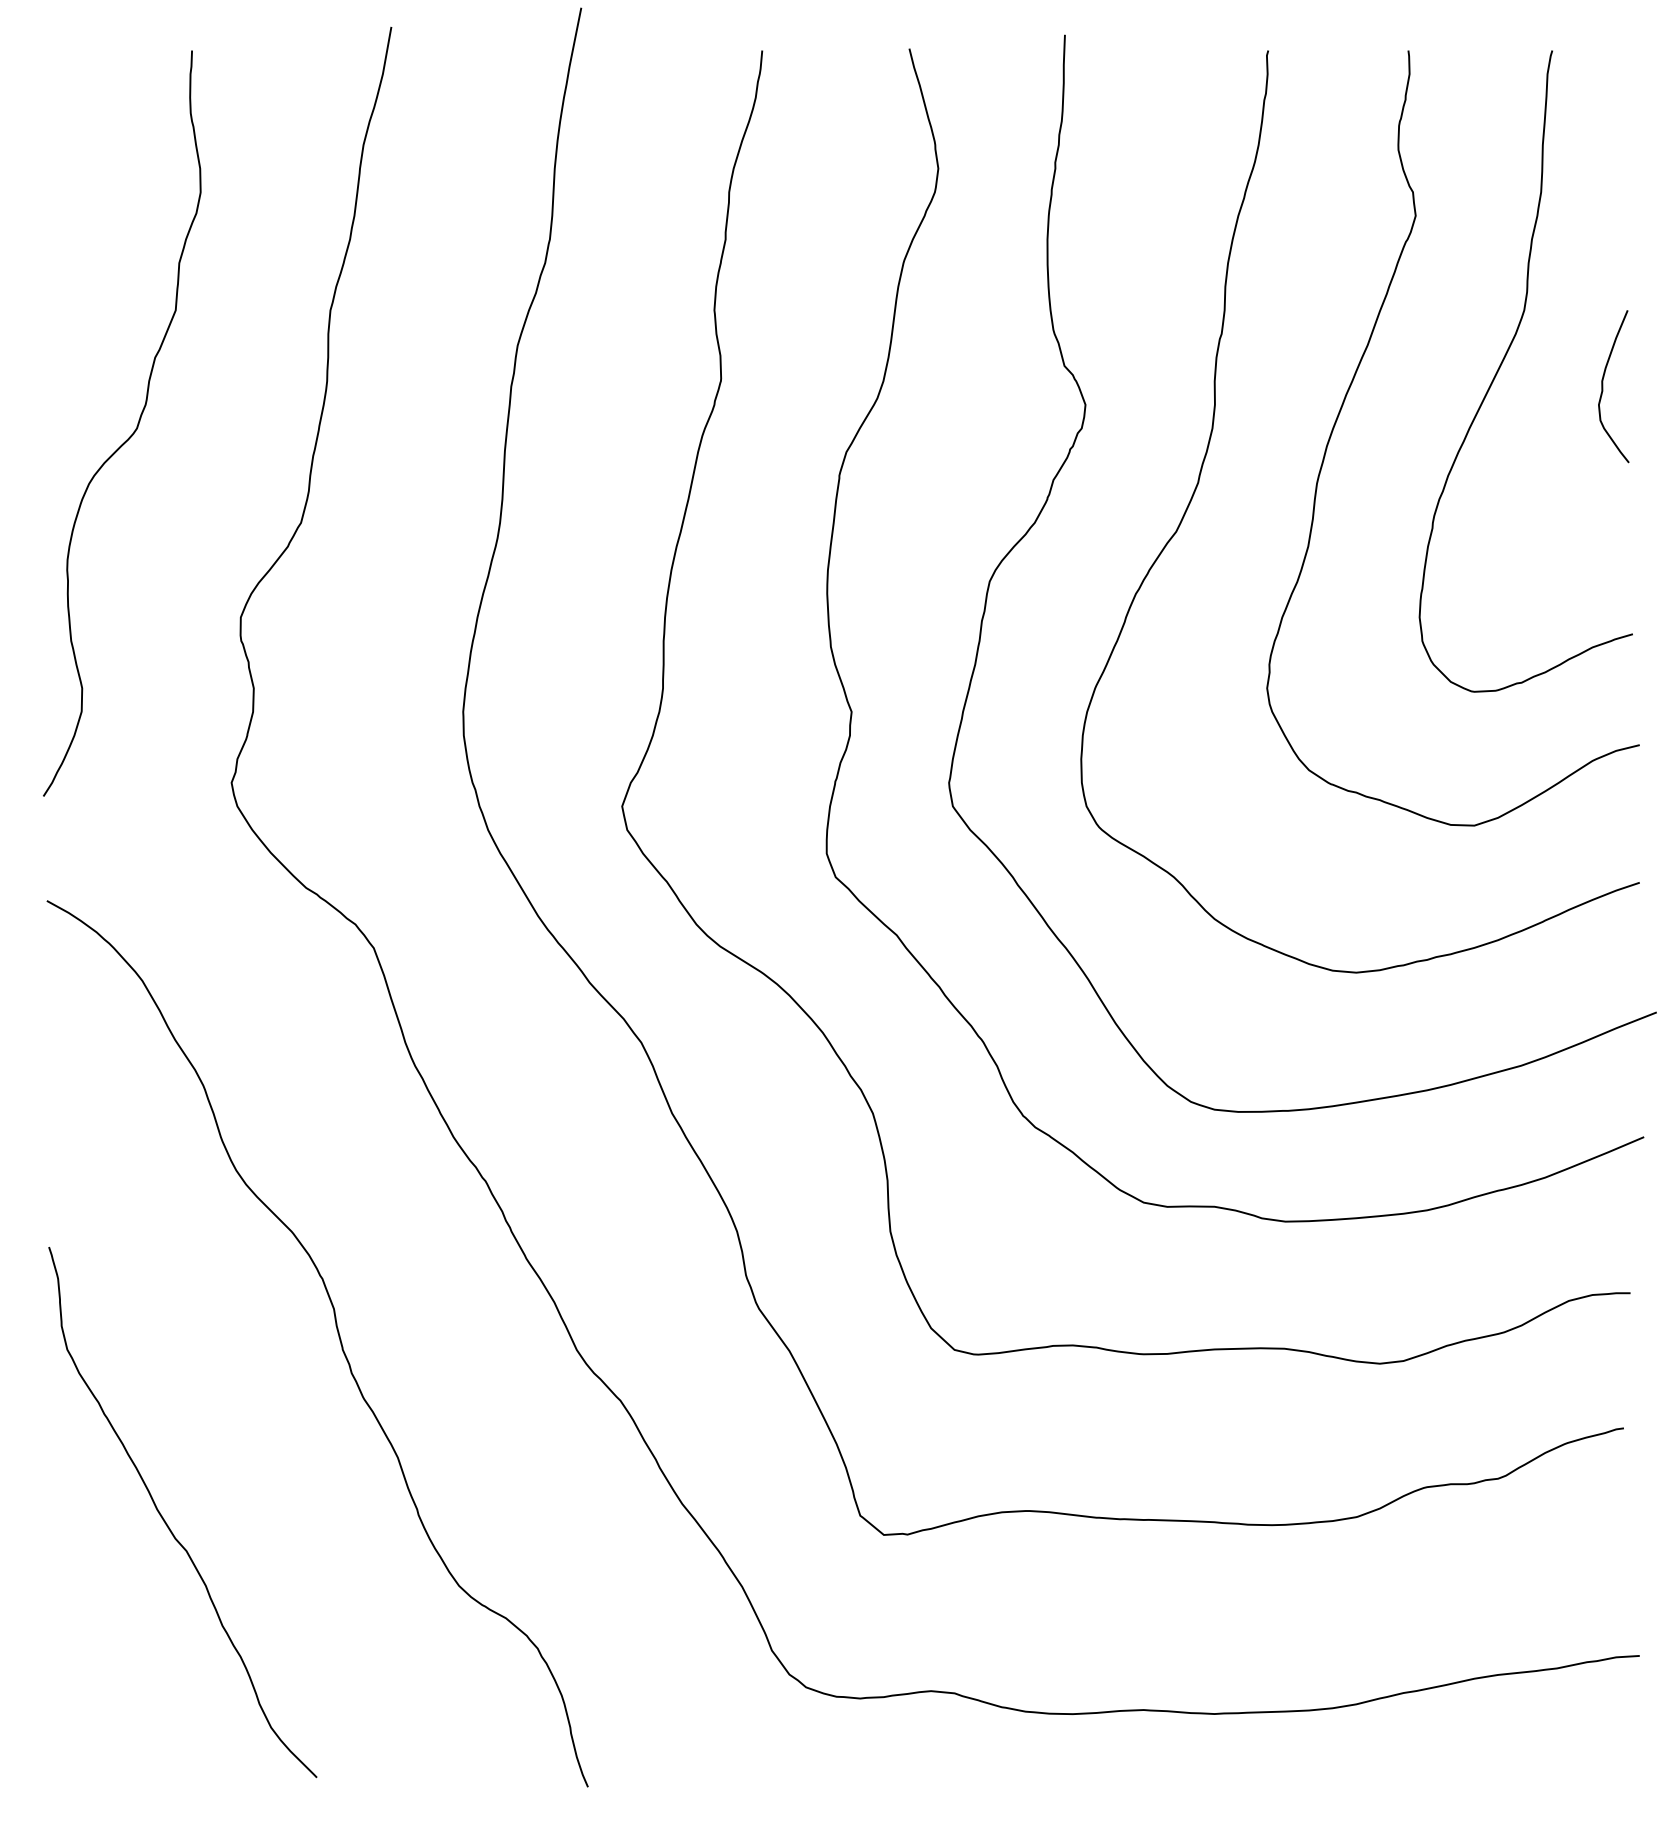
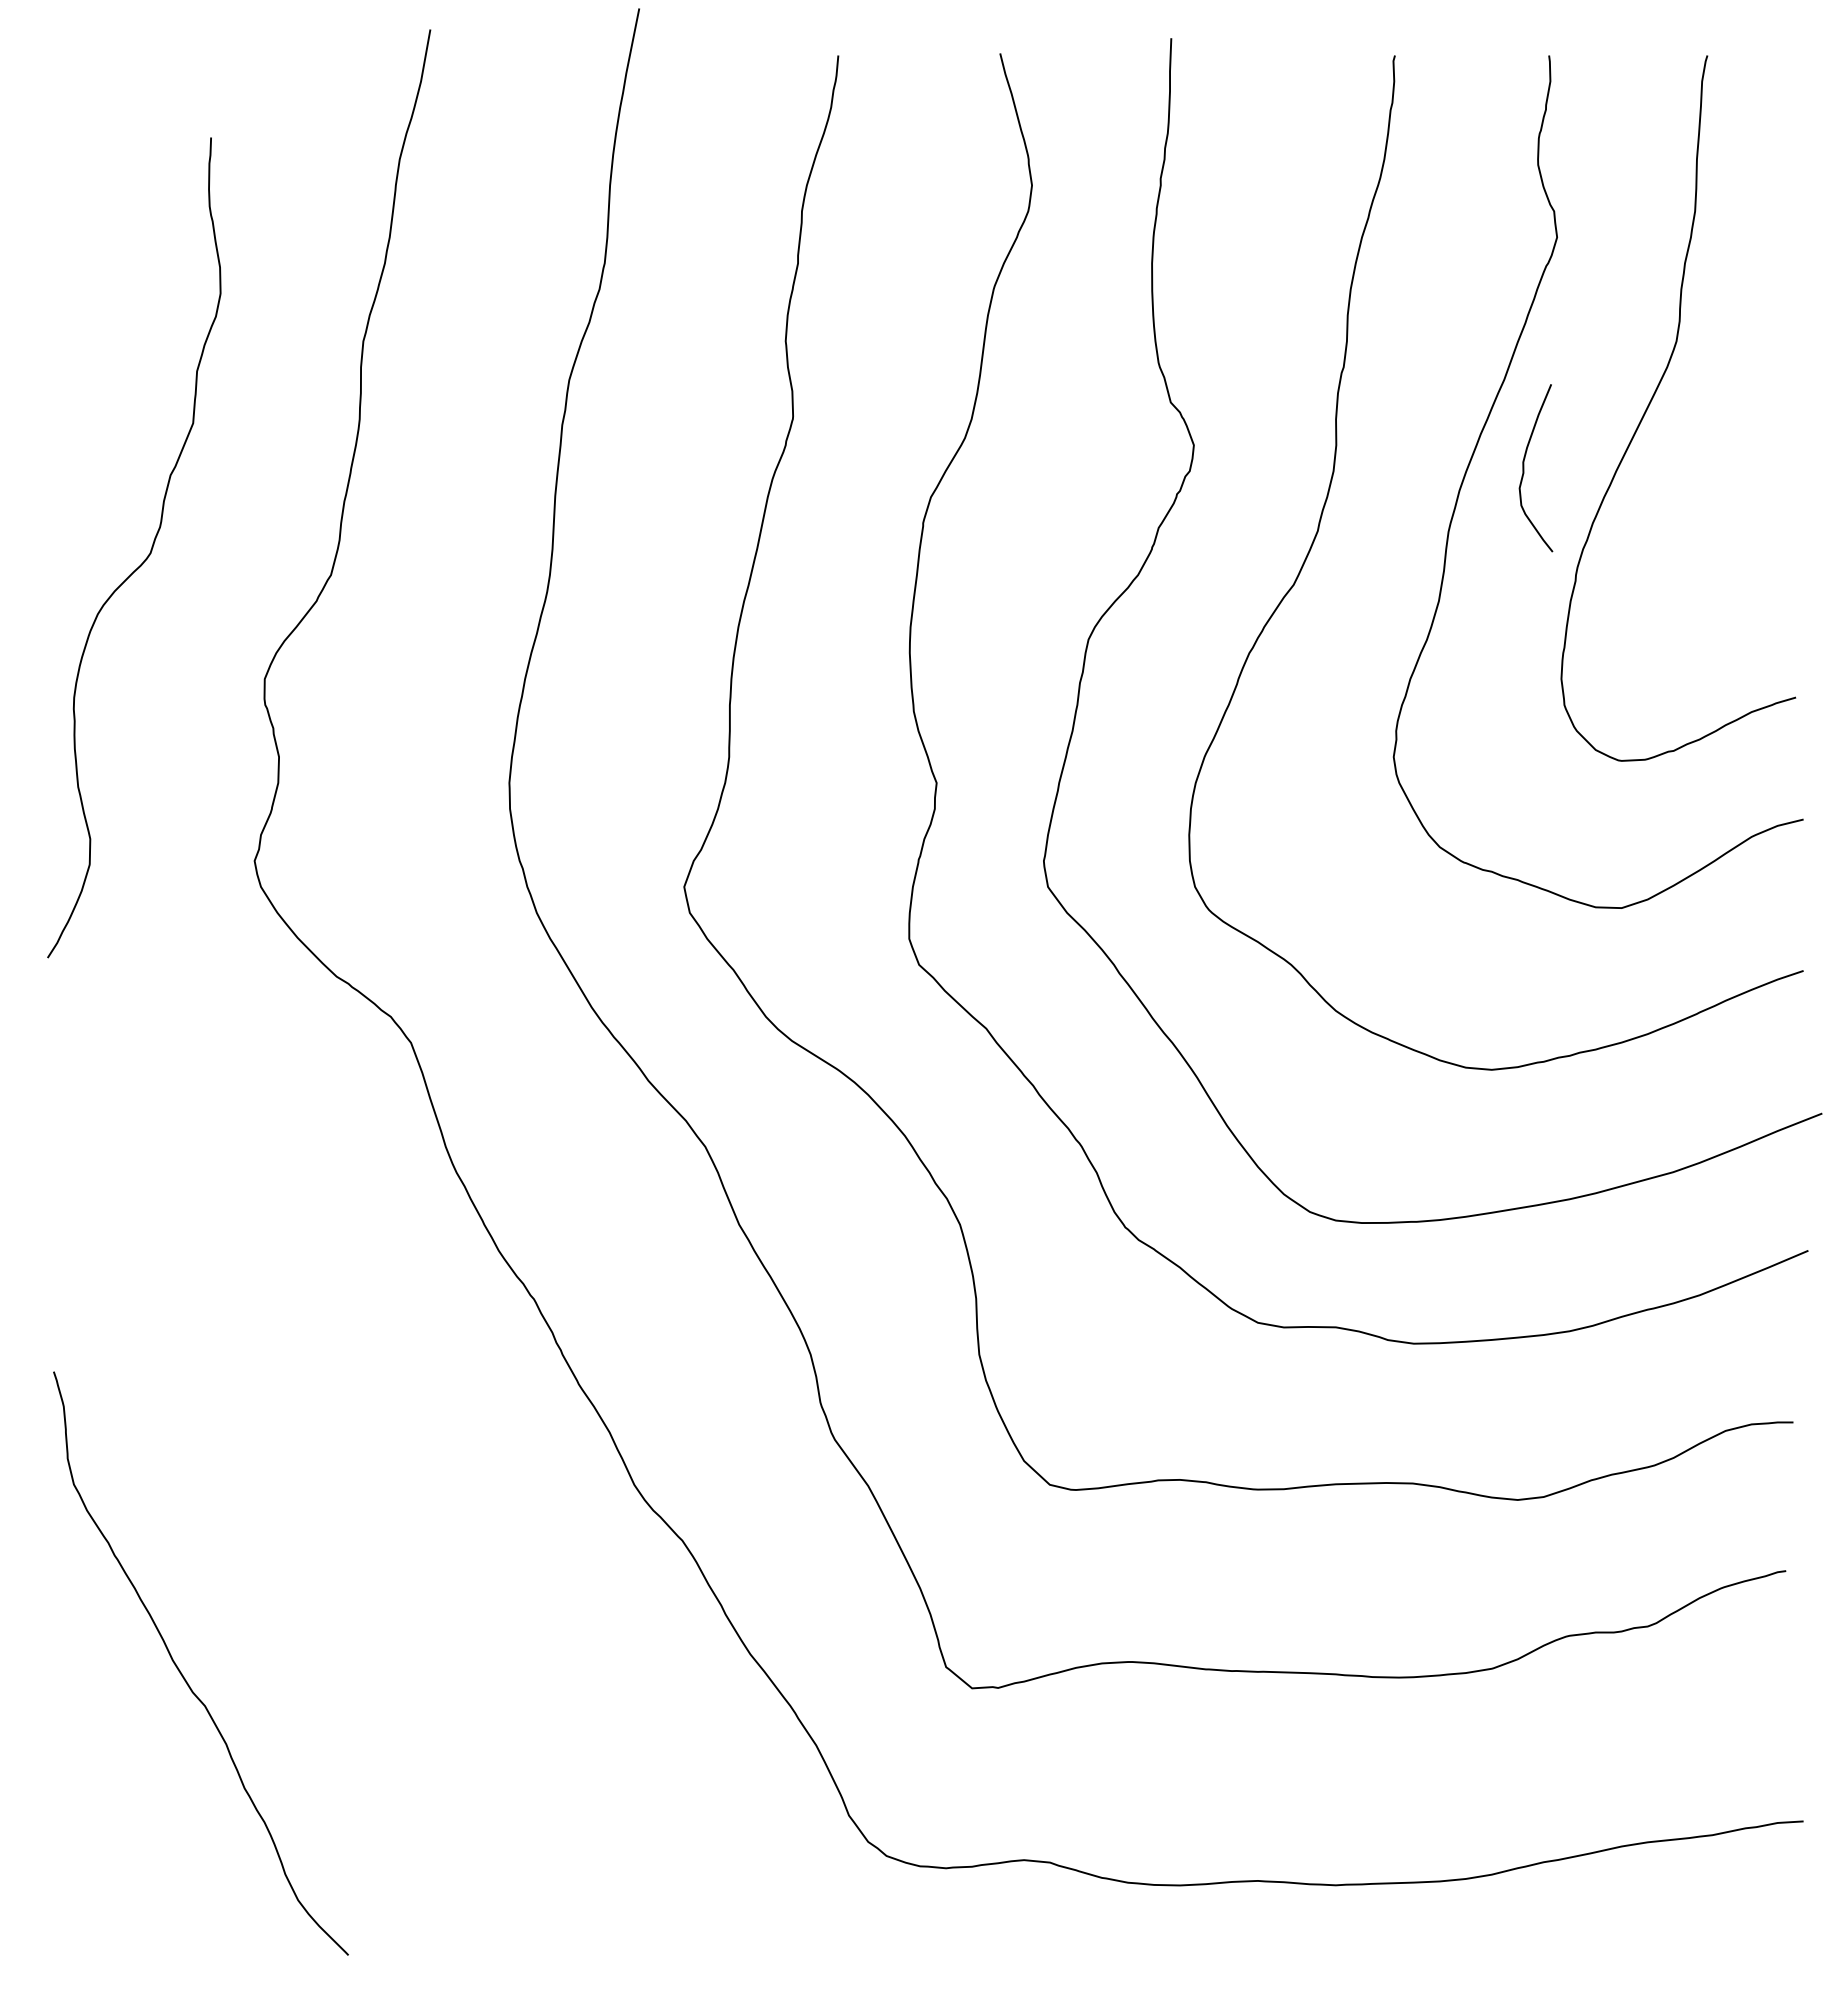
curve: (1603, 386) -> (1524, 468), moved
curve: (134, 430) -> (147, 555), moved
curve: (338, 1337) -> (372, 1471), removed

